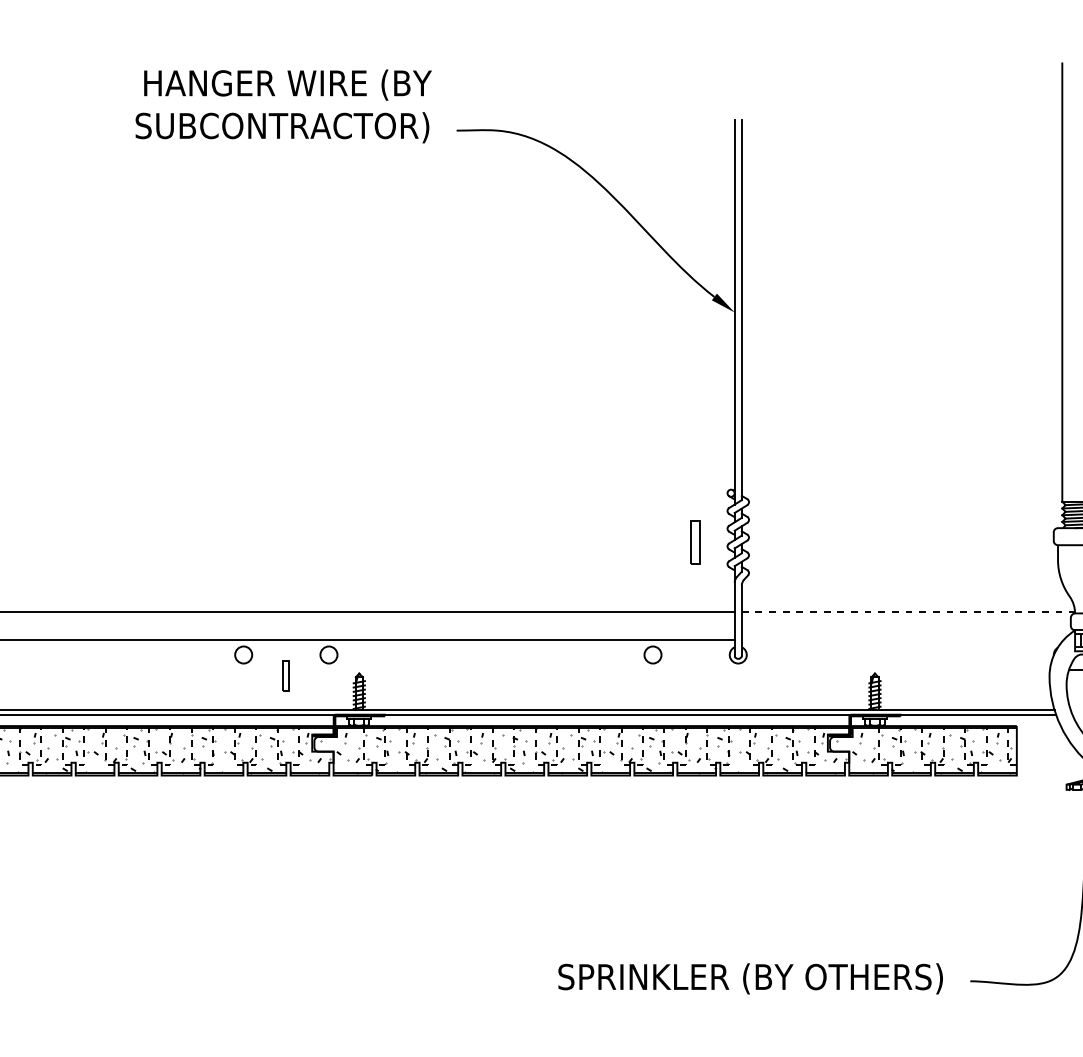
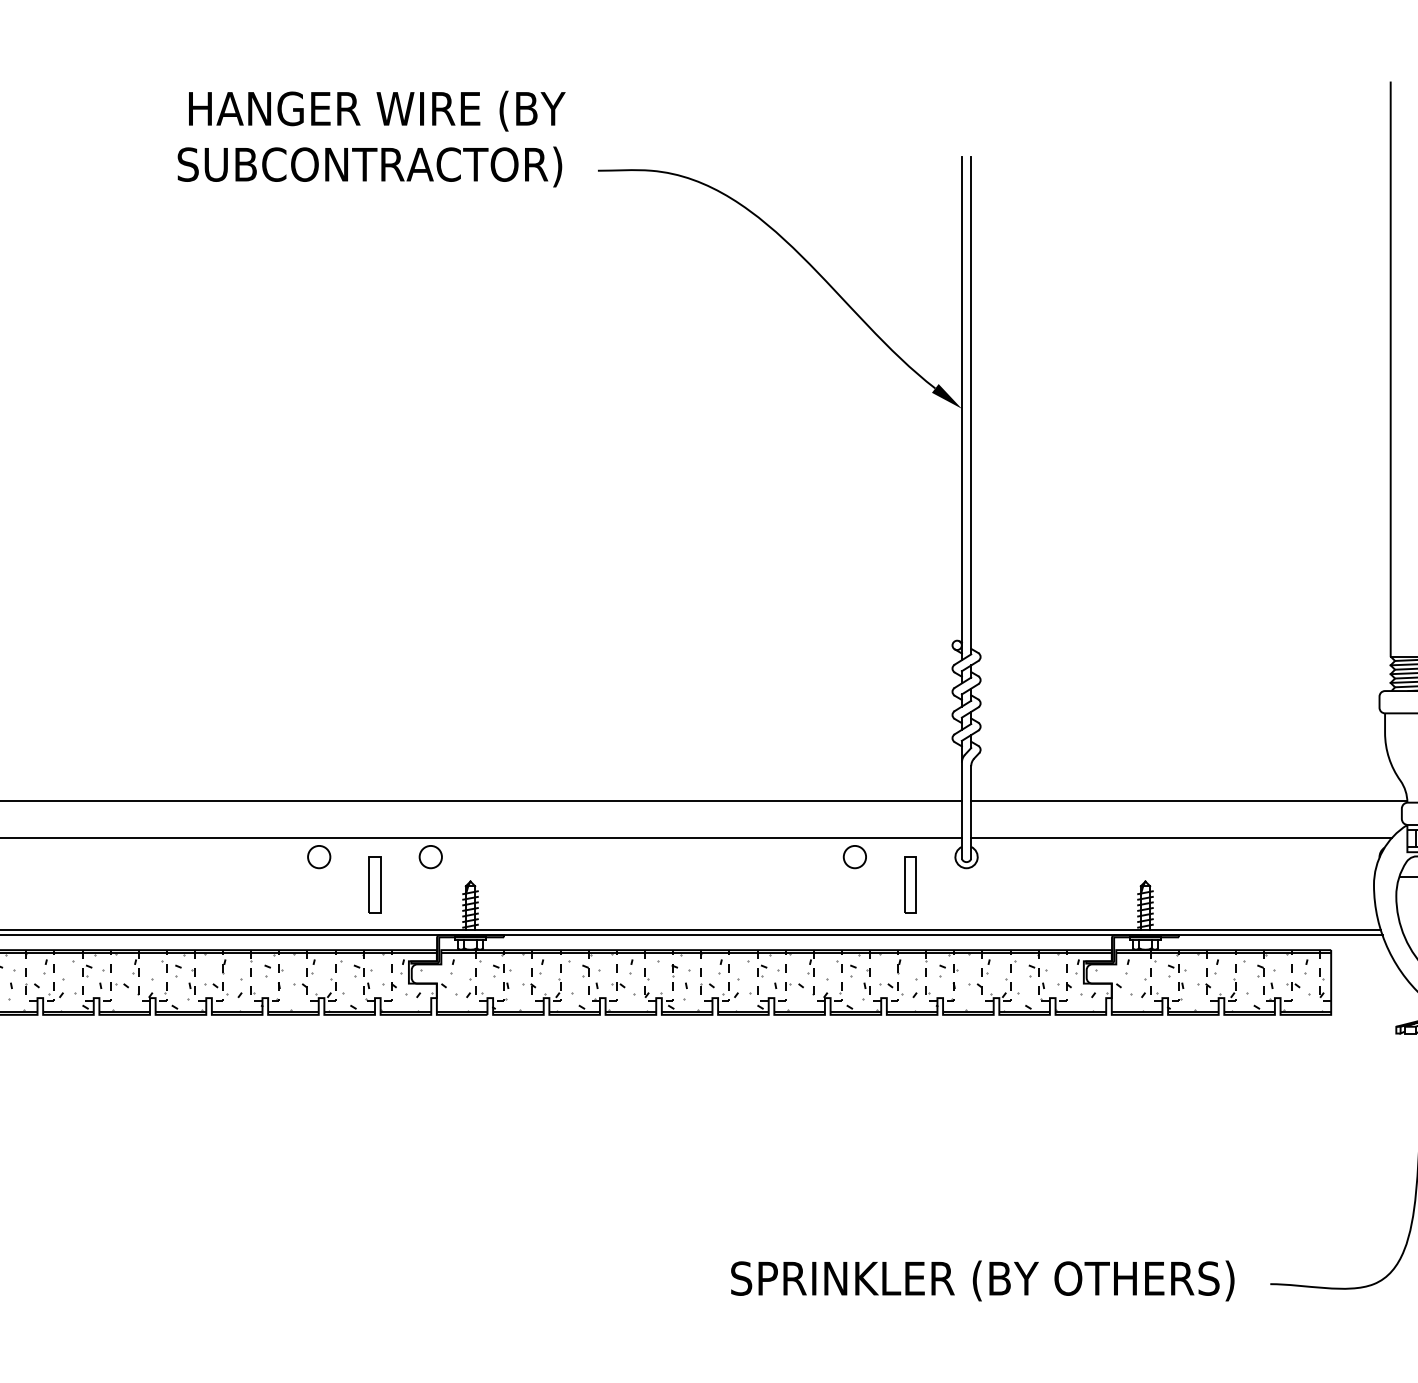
part: (695, 542) -> (910, 884), moved
line: (908, 612) -> (1189, 801), dashed -> solid
line: (902, 640) -> (1181, 837), added
part: (285, 675) -> (374, 884), size x1.43

